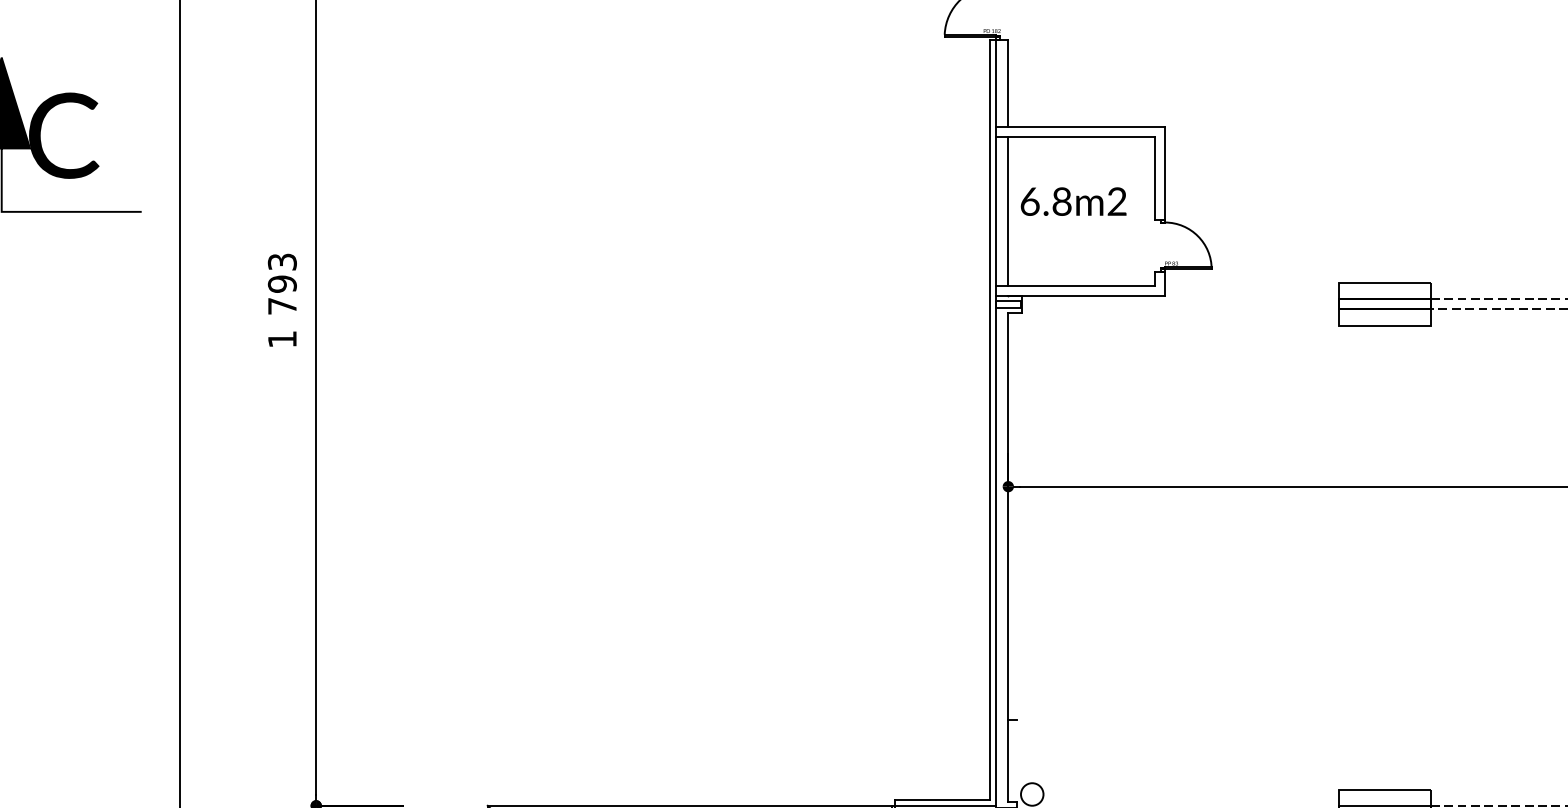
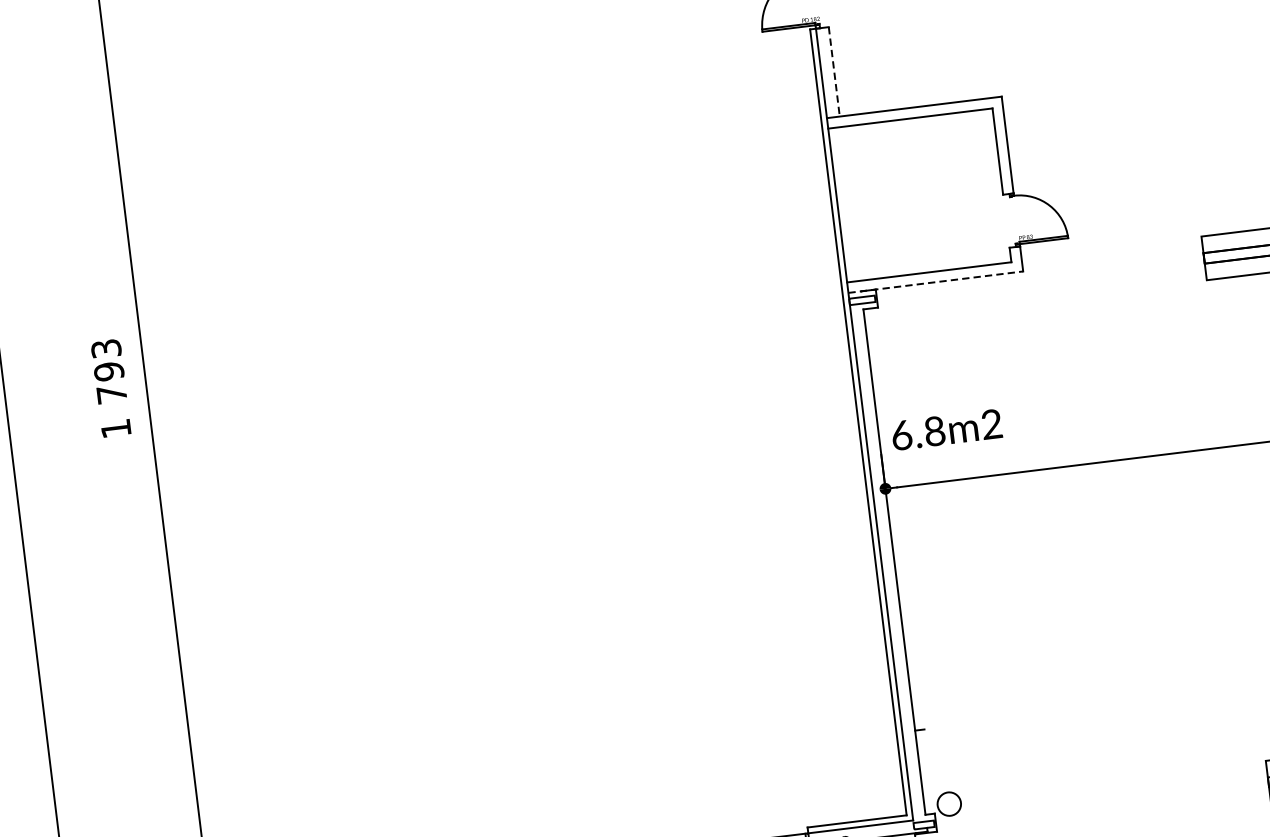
line: (1008, 83) -> (834, 71), solid -> dashed
text: (1073, 201) -> (946, 429), moved
line: (1008, 210) -> (850, 203), removed
line: (1080, 295) -> (935, 281), solid -> dashed

